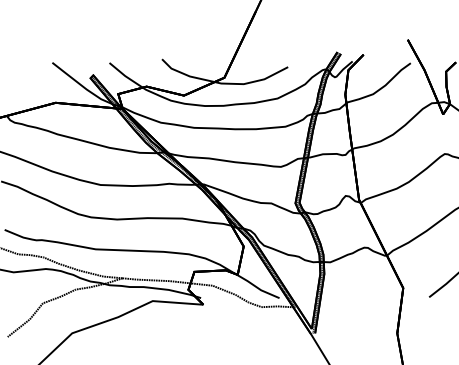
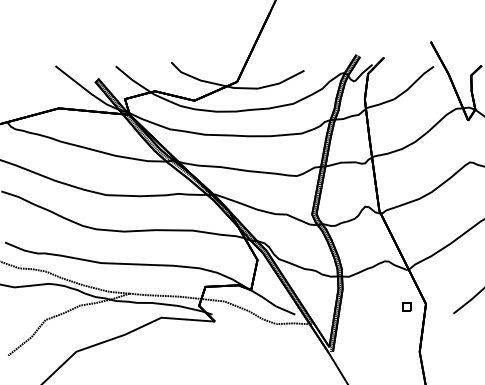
part: (384, 290) -> (406, 306), added

